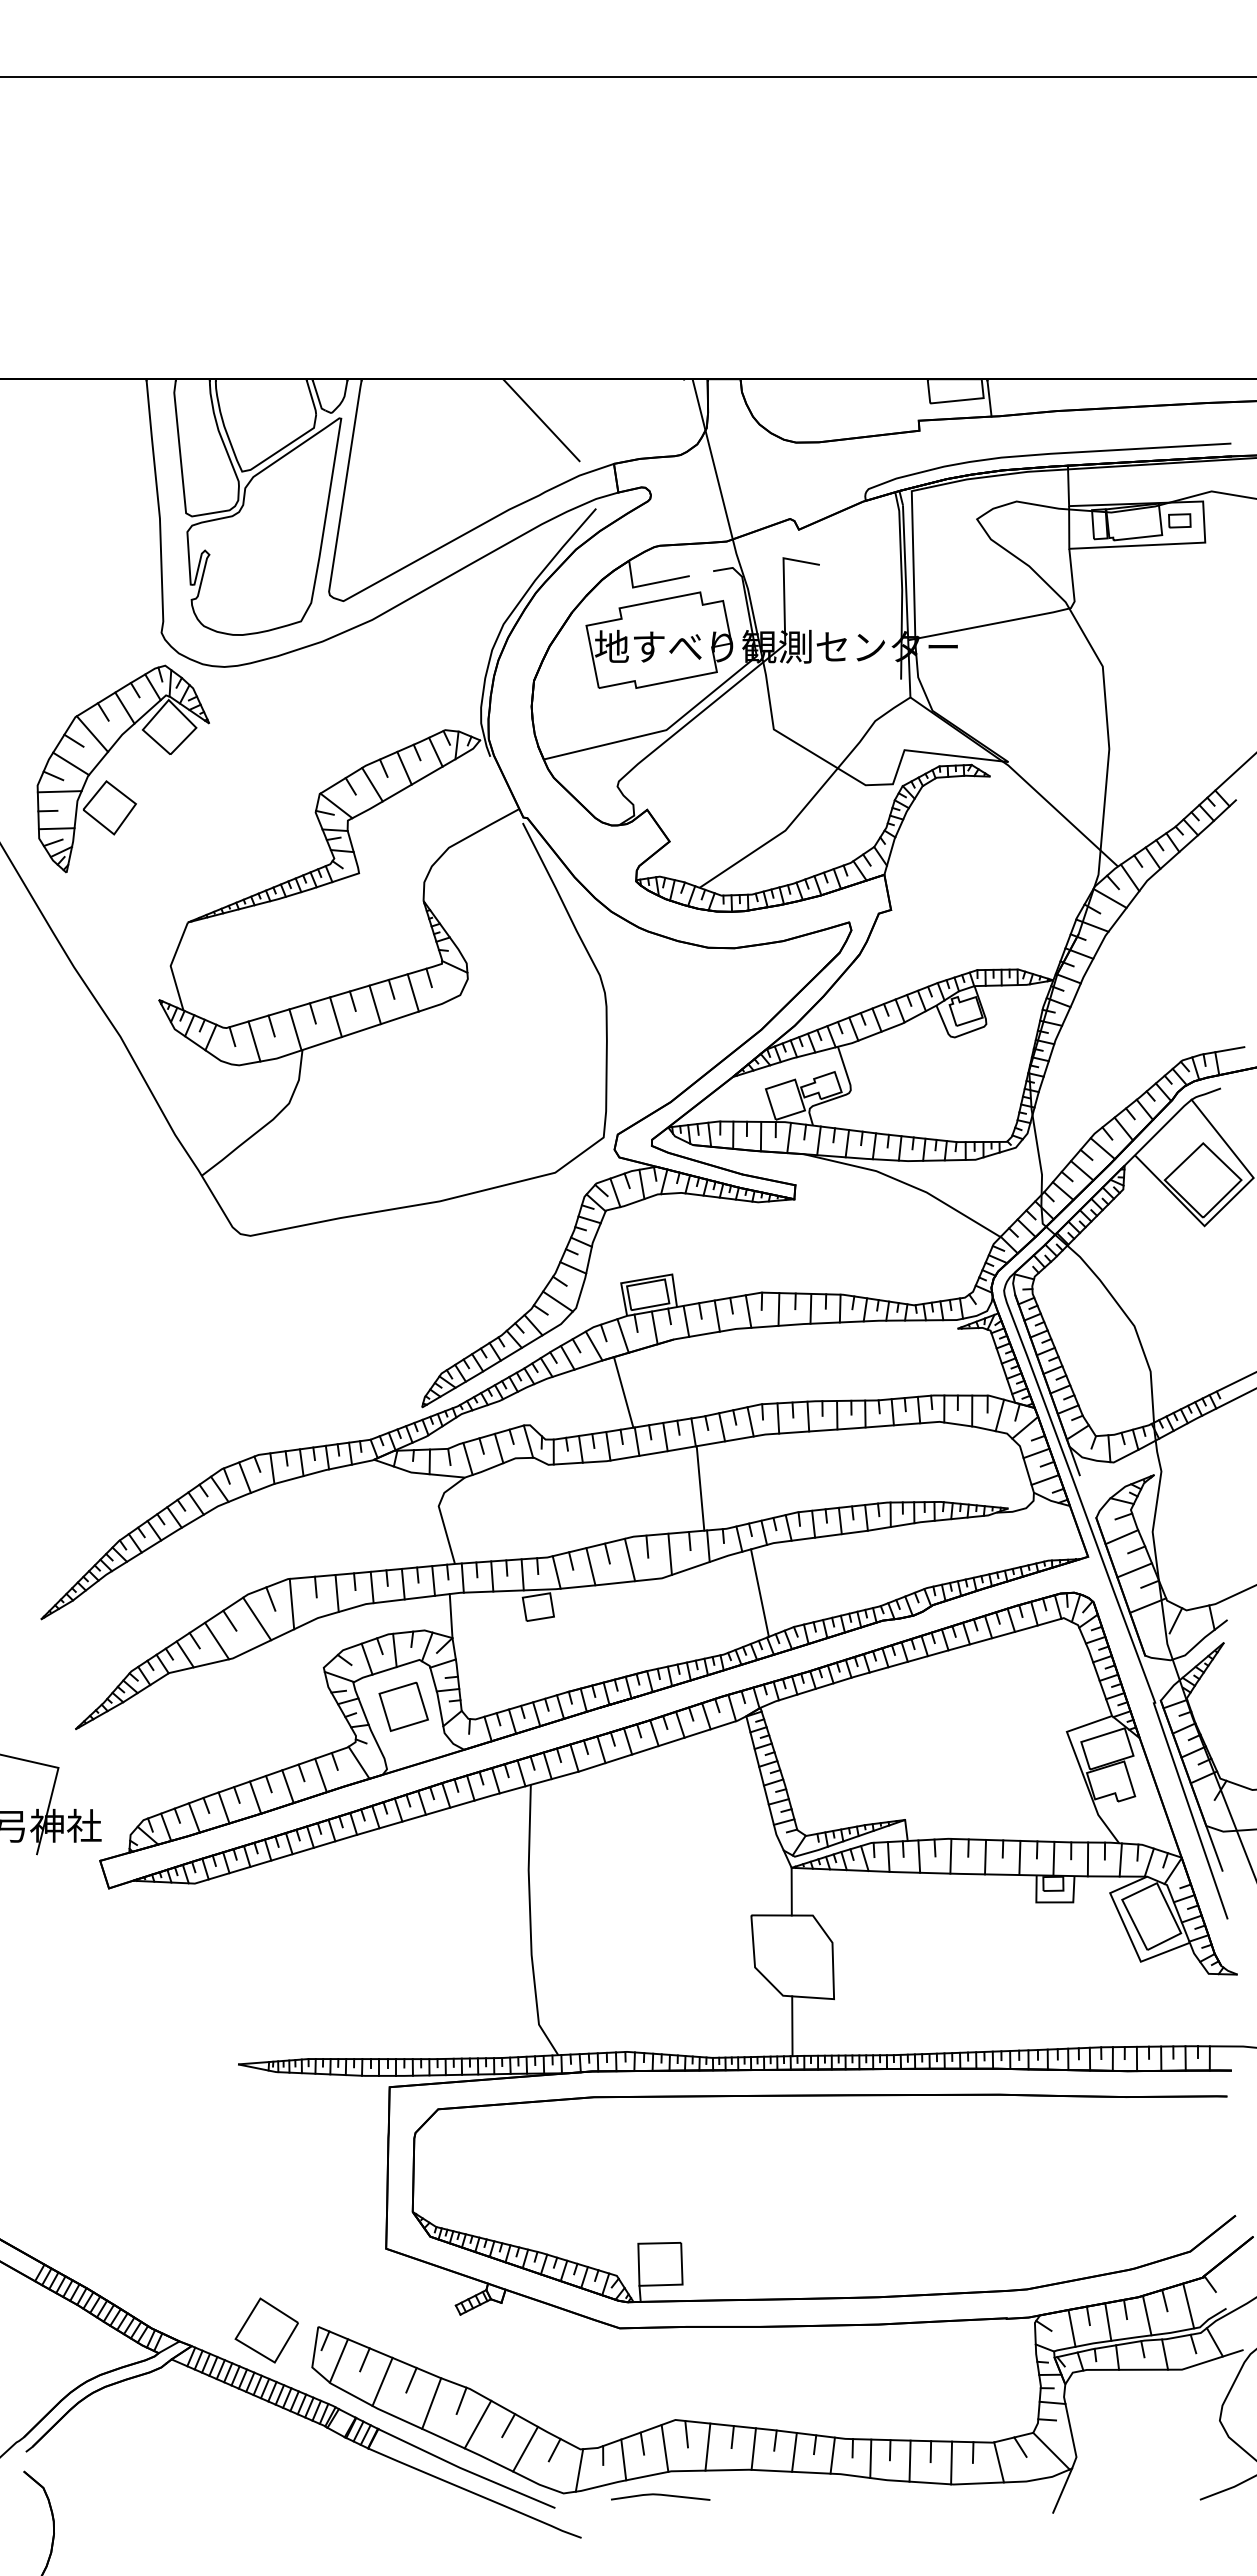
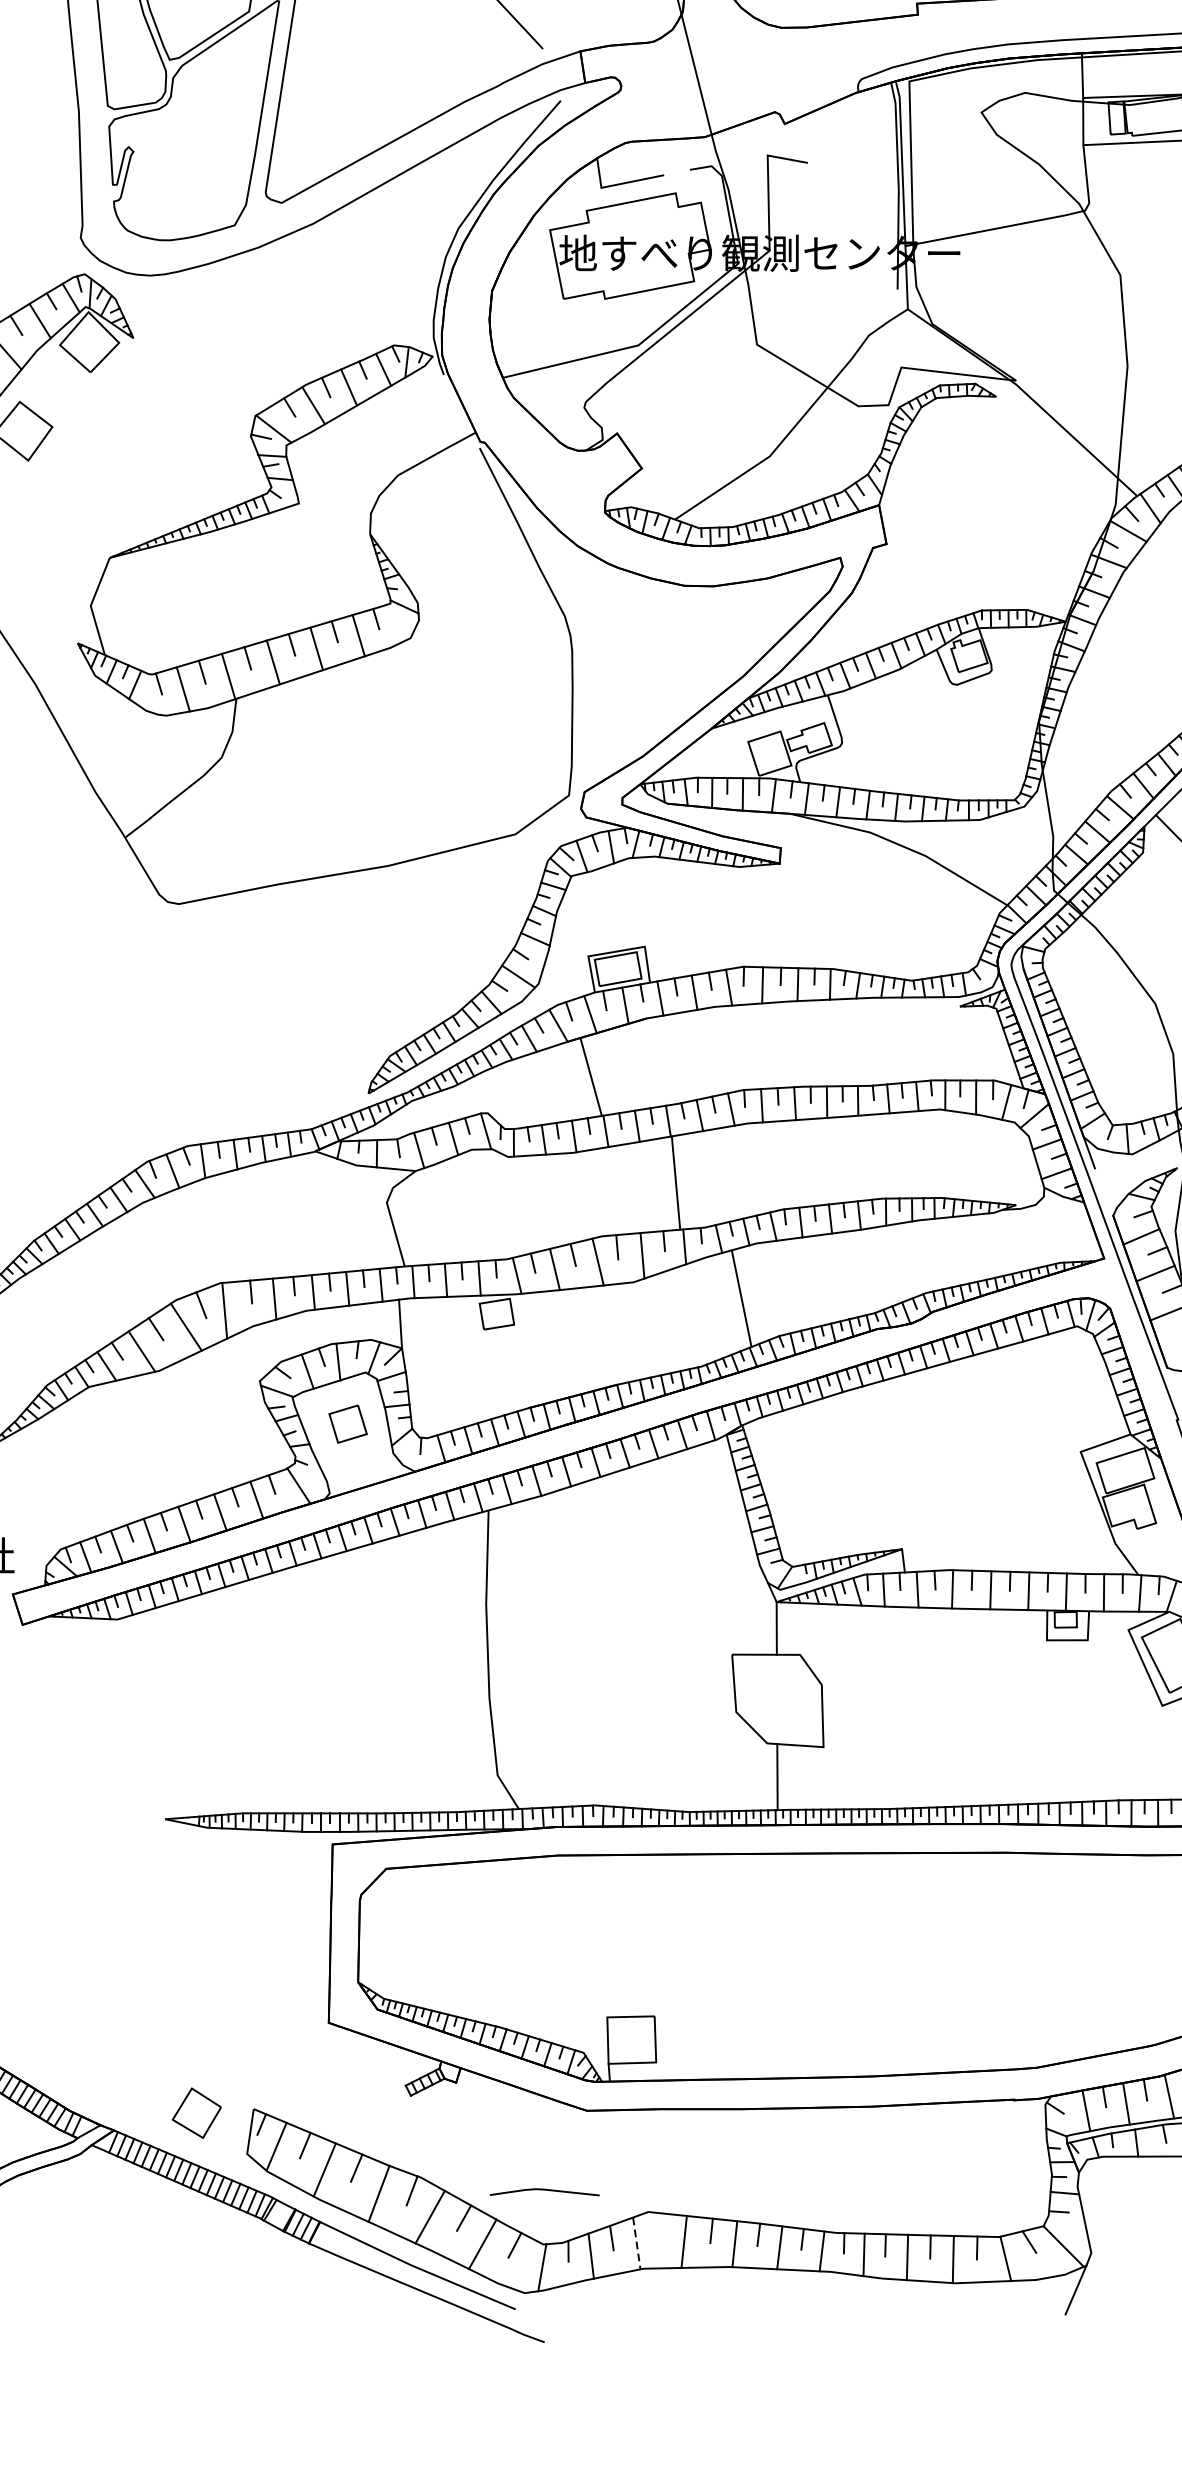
part: (403, 1706) -> (347, 1423), size x0.7
part: (266, 2330) -> (196, 2113), size x0.7
line: (686, 2433) -> (660, 2226), removed
line: (665, 2448) -> (637, 2243), solid -> dashed
curve: (660, 2495) -> (544, 2190), moved

